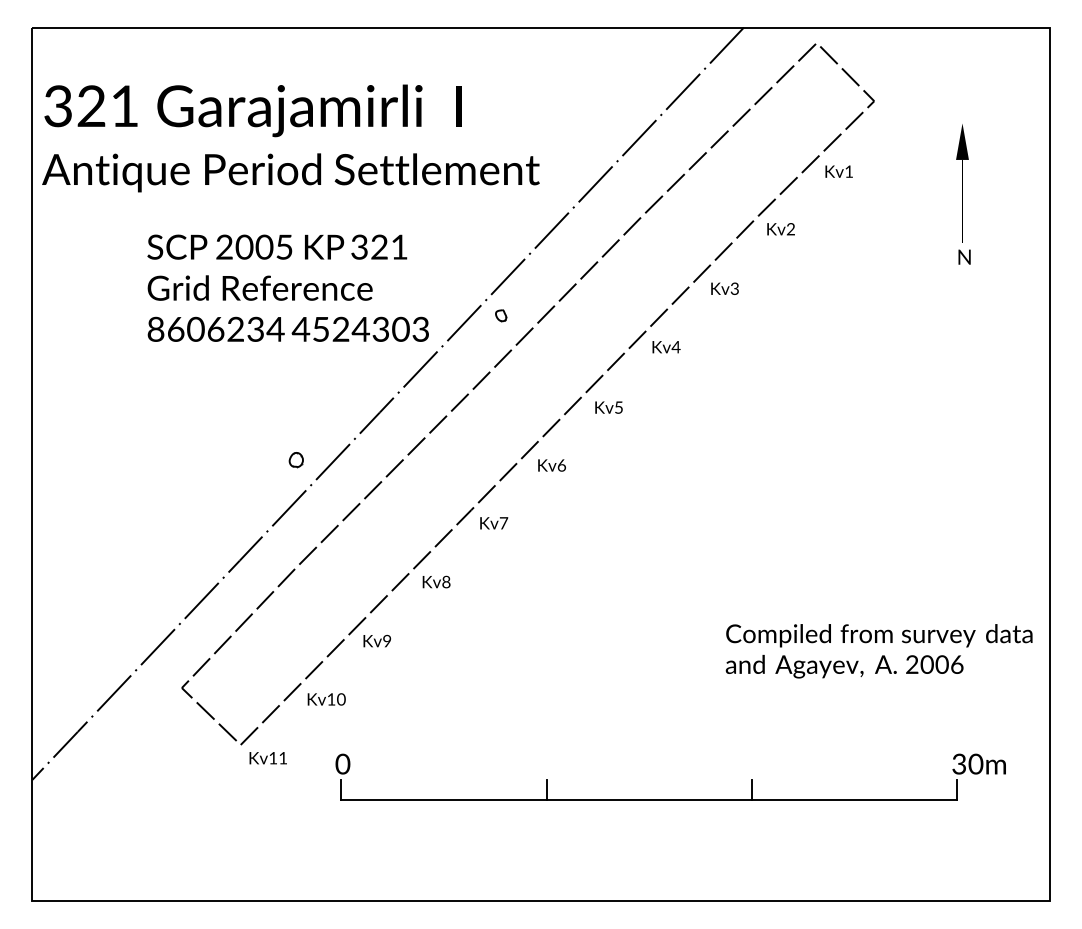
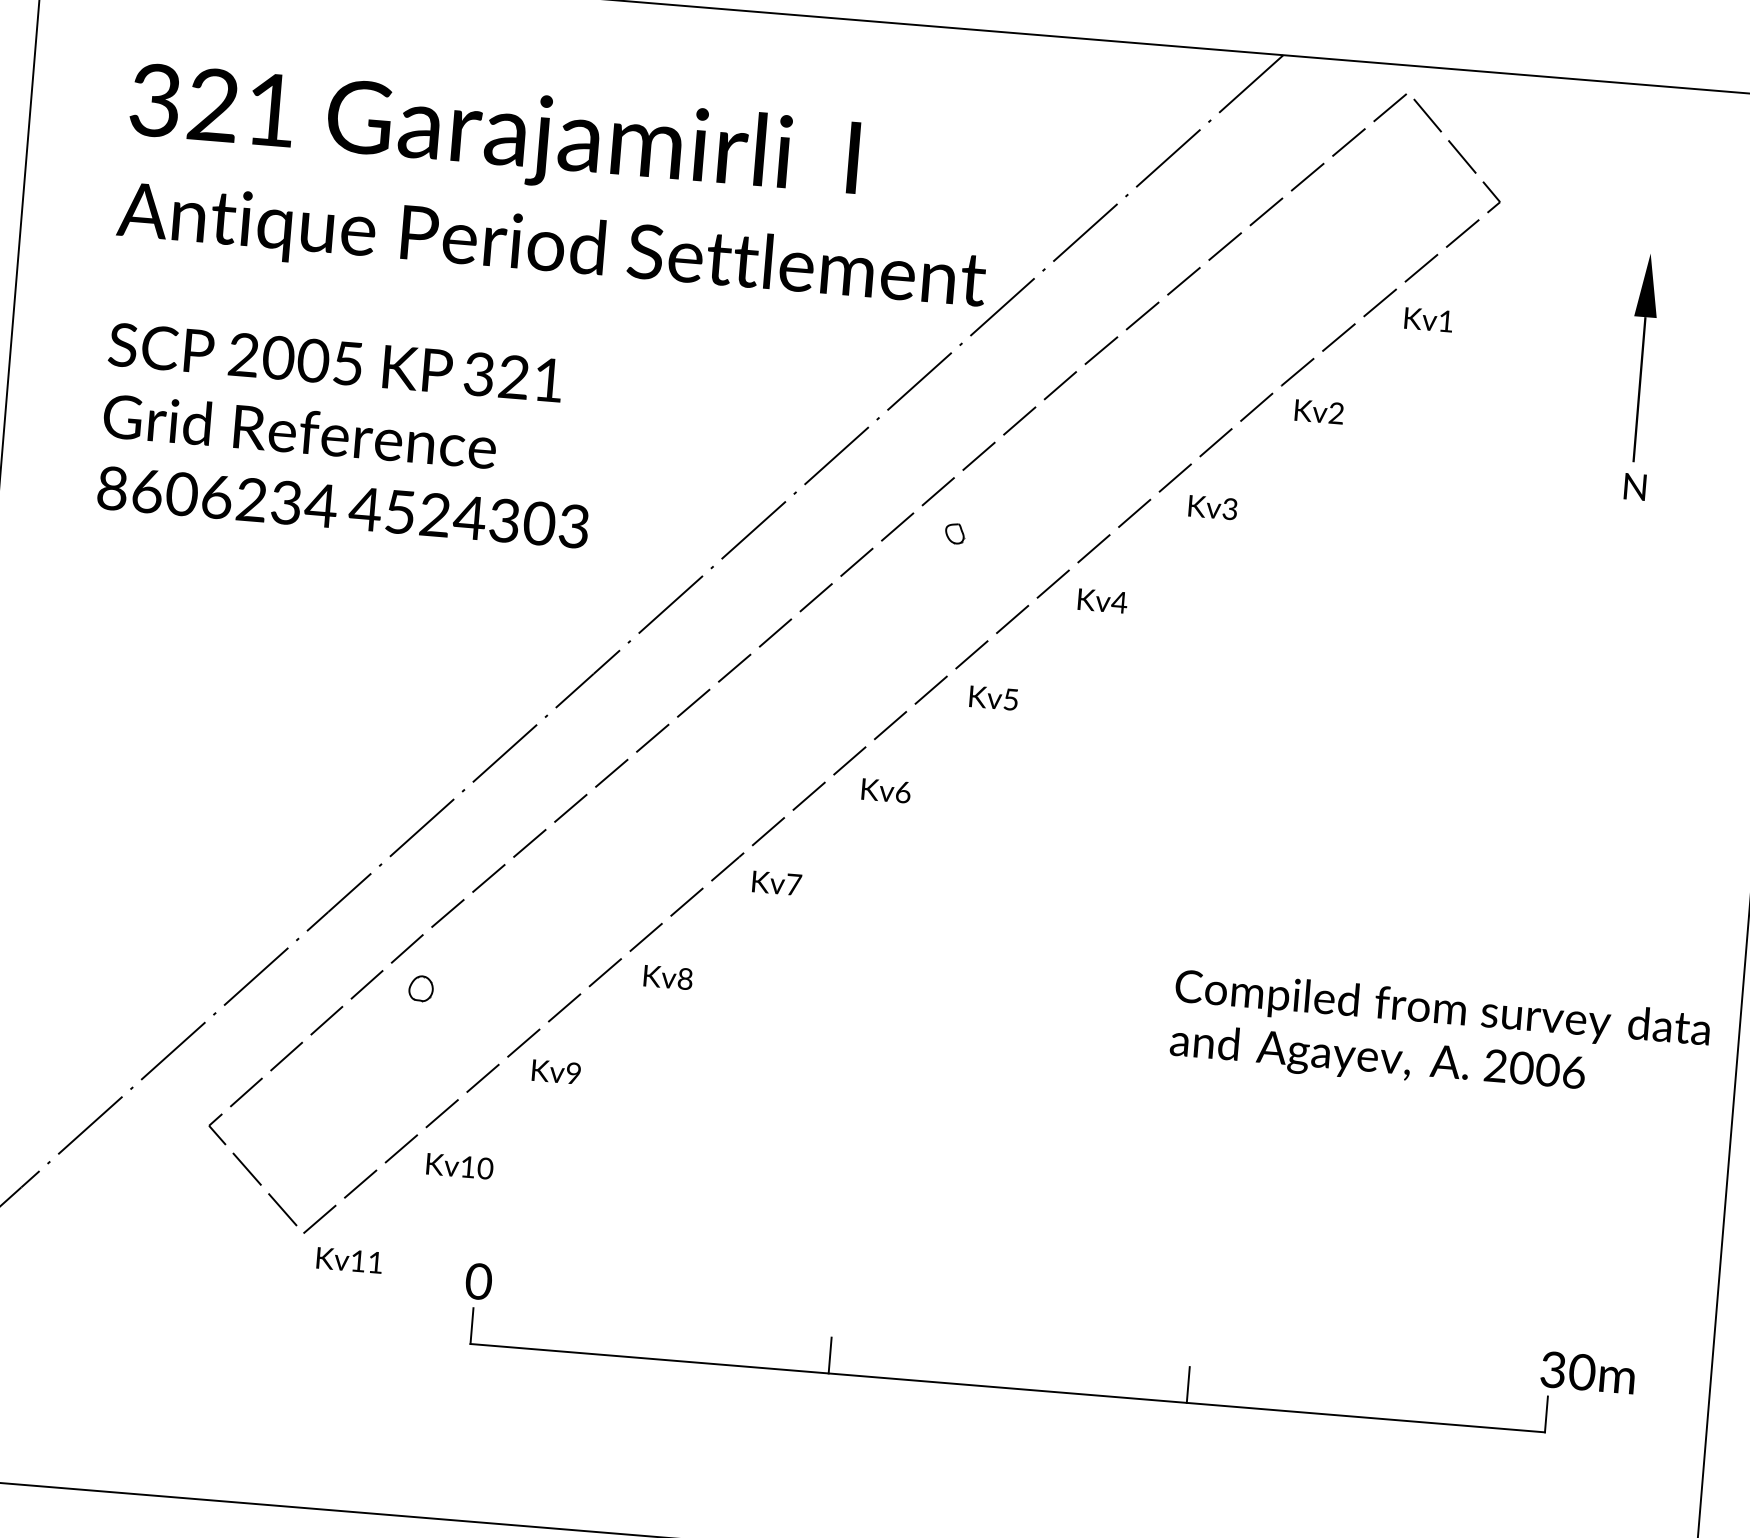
text: (290, 138) -> (555, 189), moved
text: (287, 287) -> (347, 434), moved
part: (501, 315) -> (955, 533), moved
part: (295, 460) -> (419, 989), moved
text: (878, 651) -> (1438, 1038), moved

